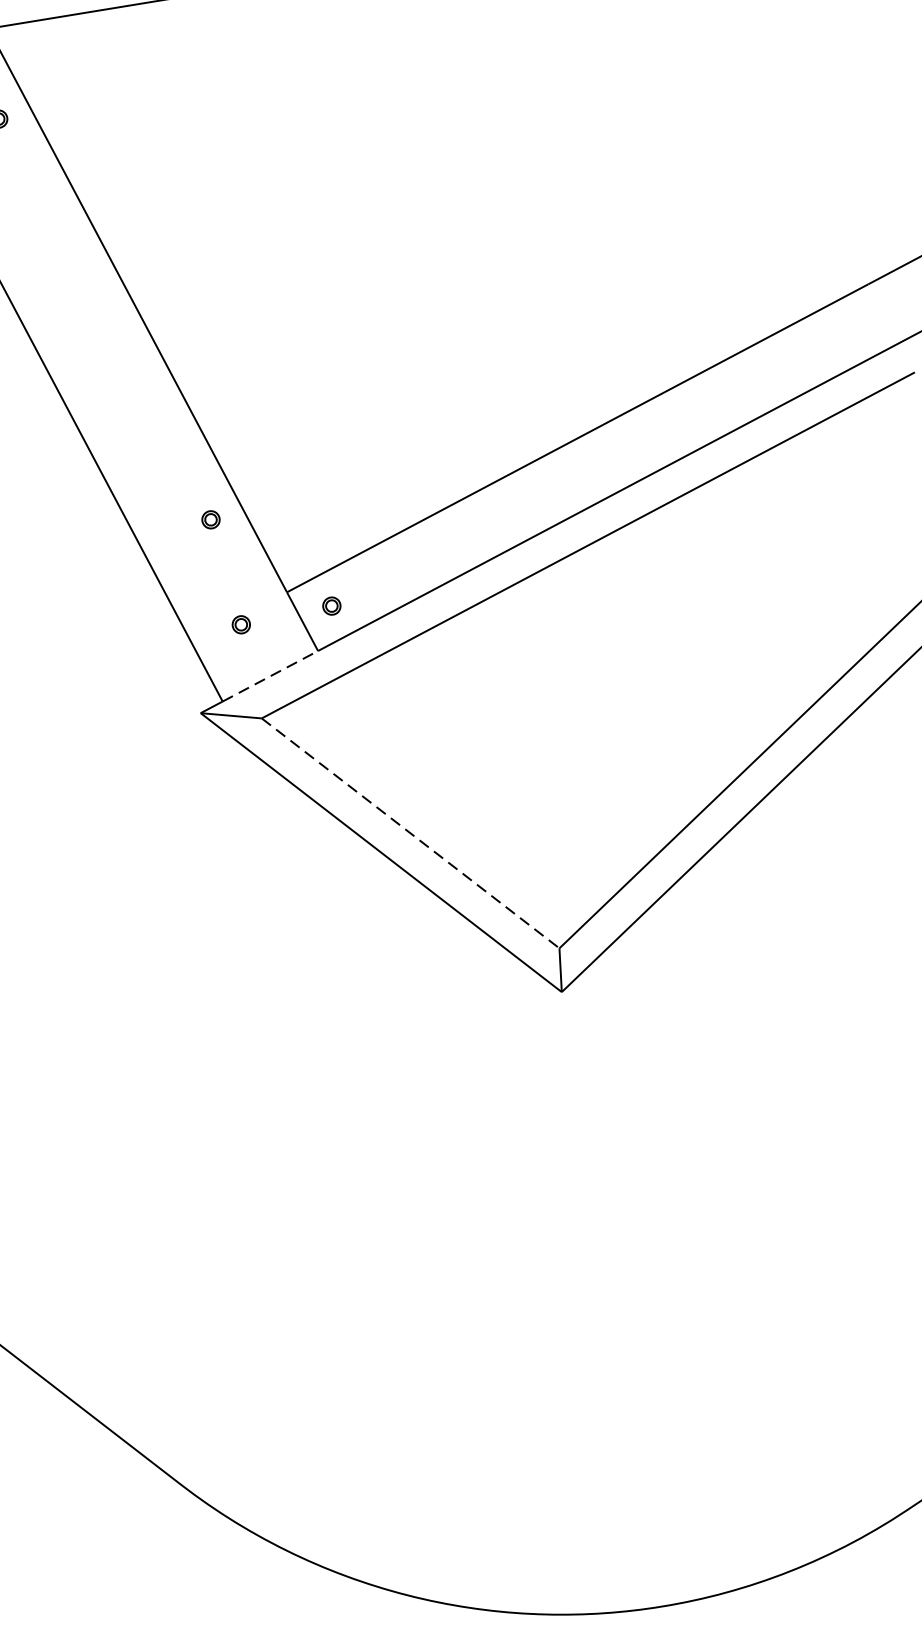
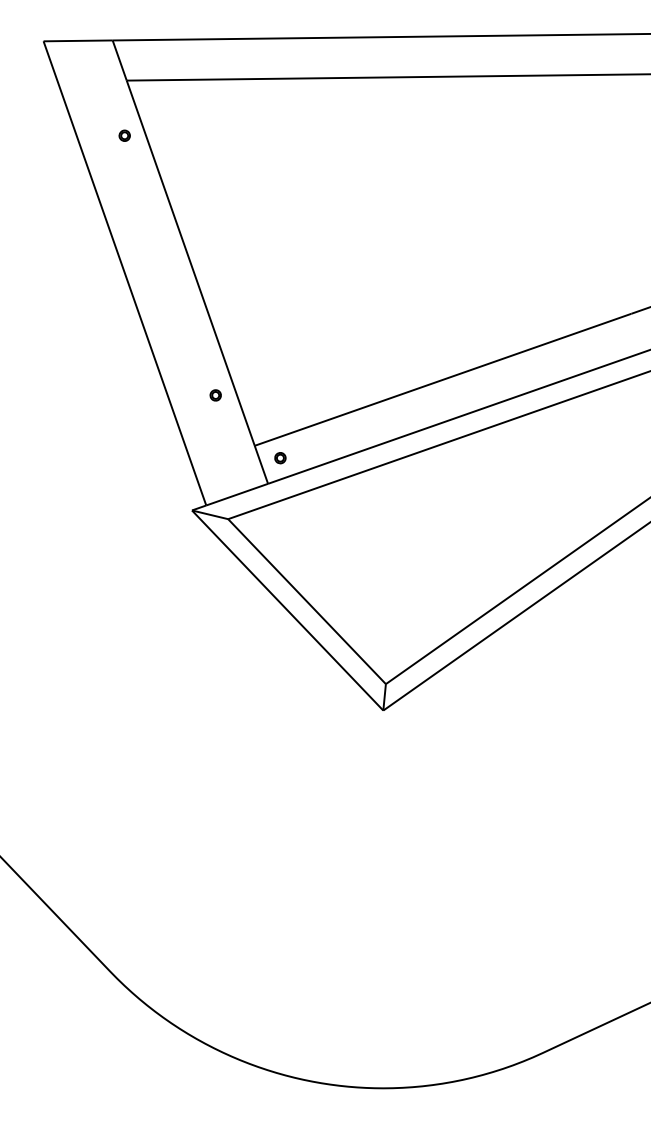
part: (241, 625) -> (224, 461), removed
line: (270, 675) -> (237, 494), dashed -> solid
line: (411, 834) -> (307, 602), dashed -> solid

